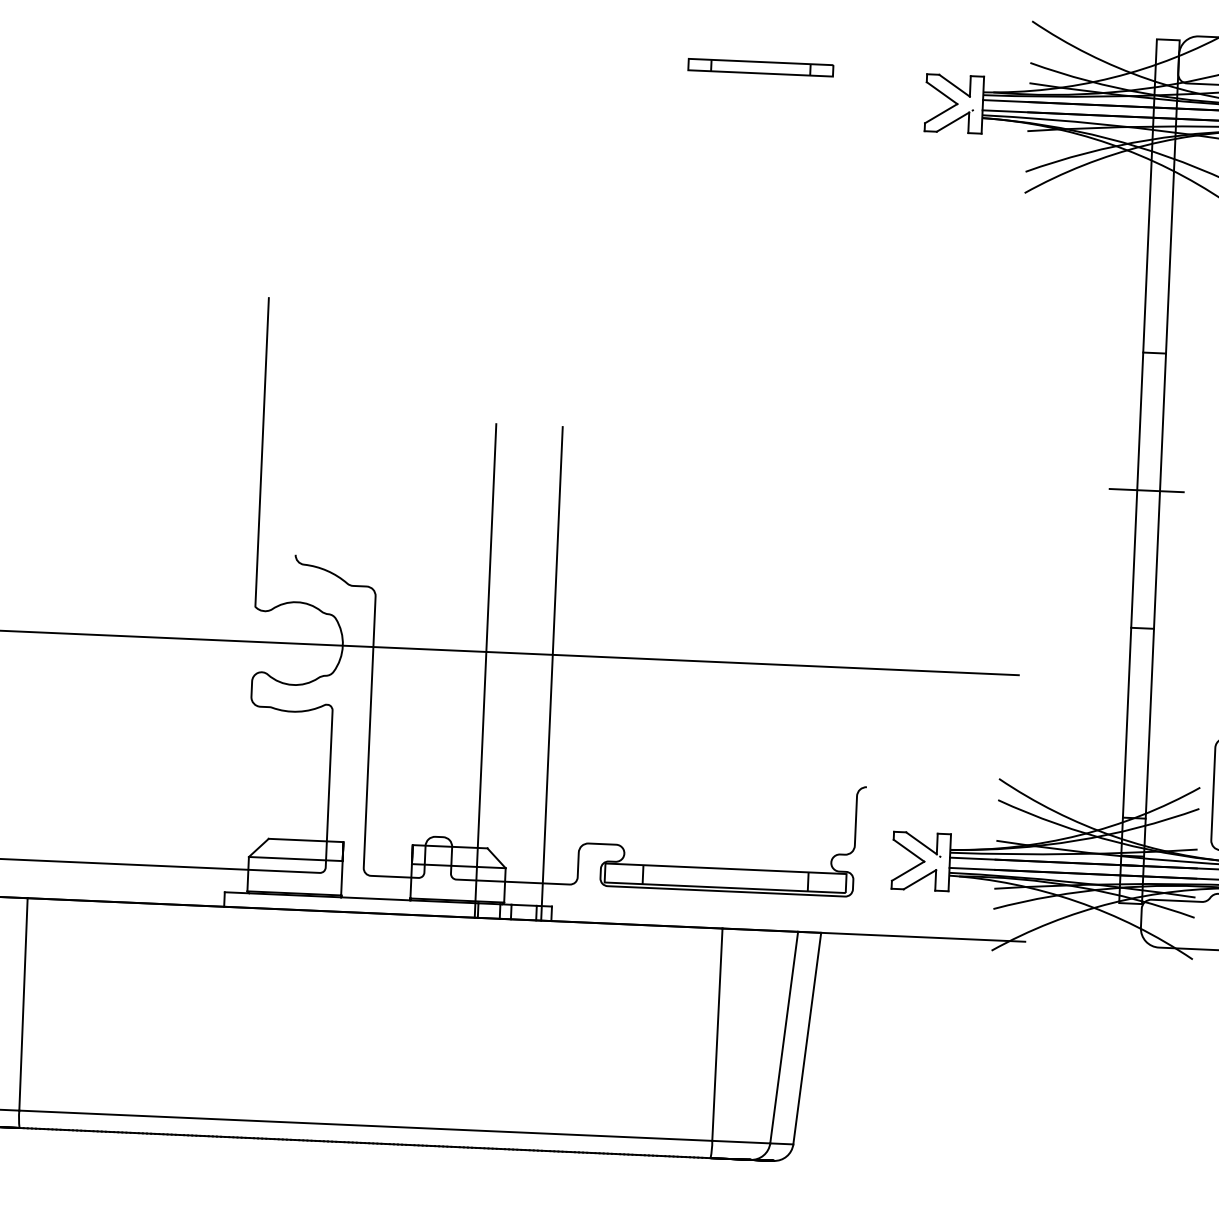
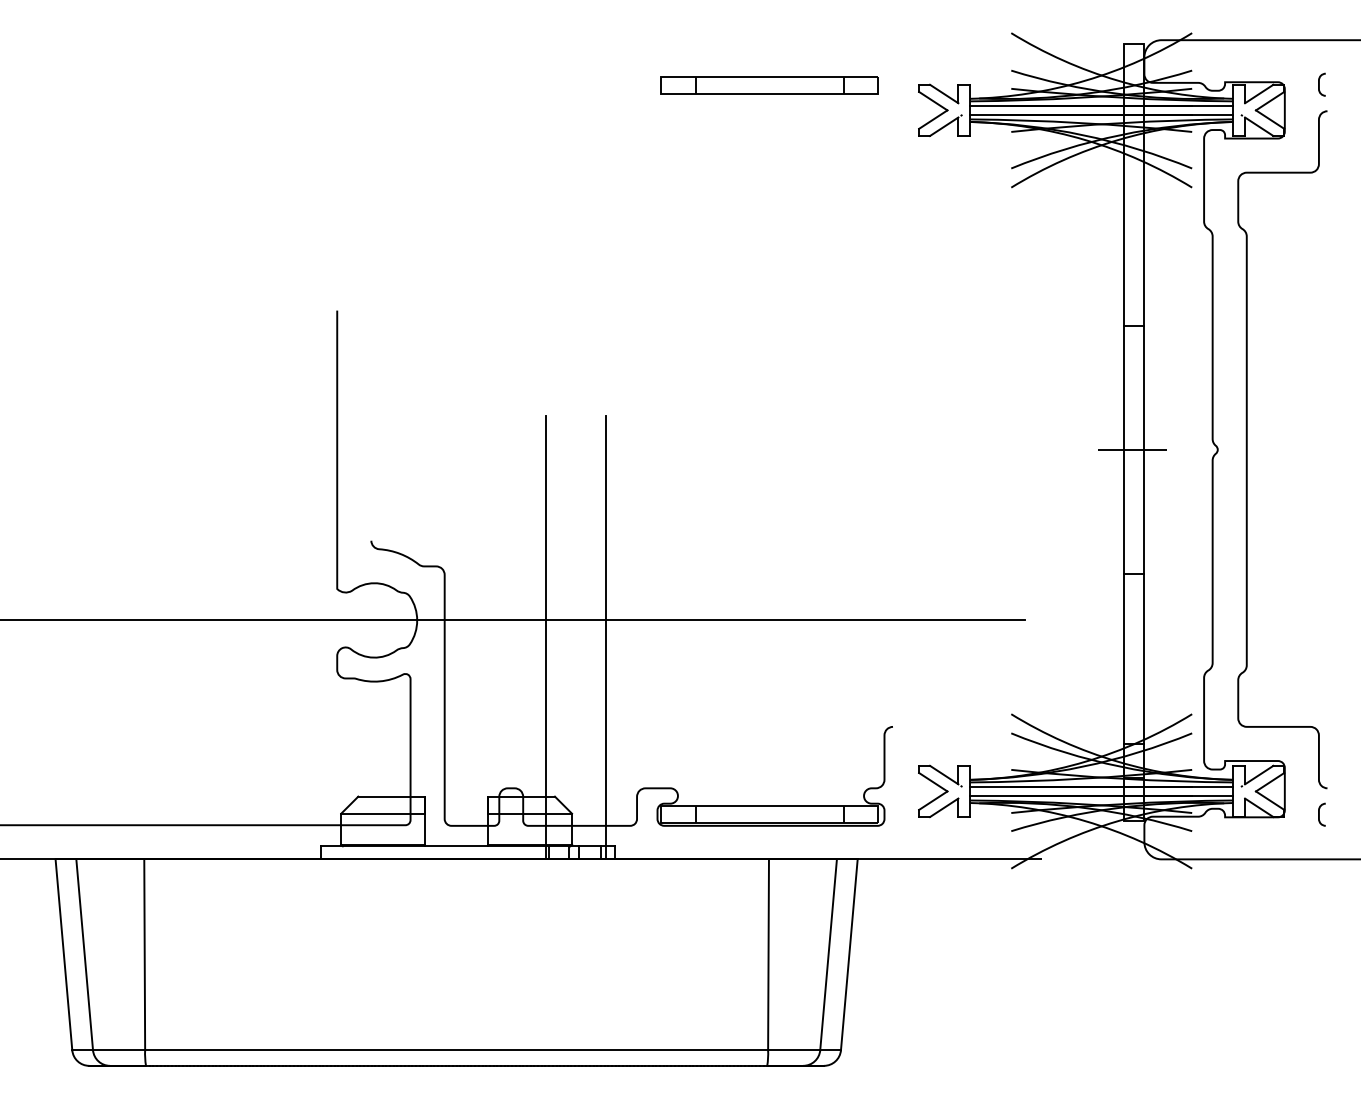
part: (760, 67) -> (769, 85), size x1.67

